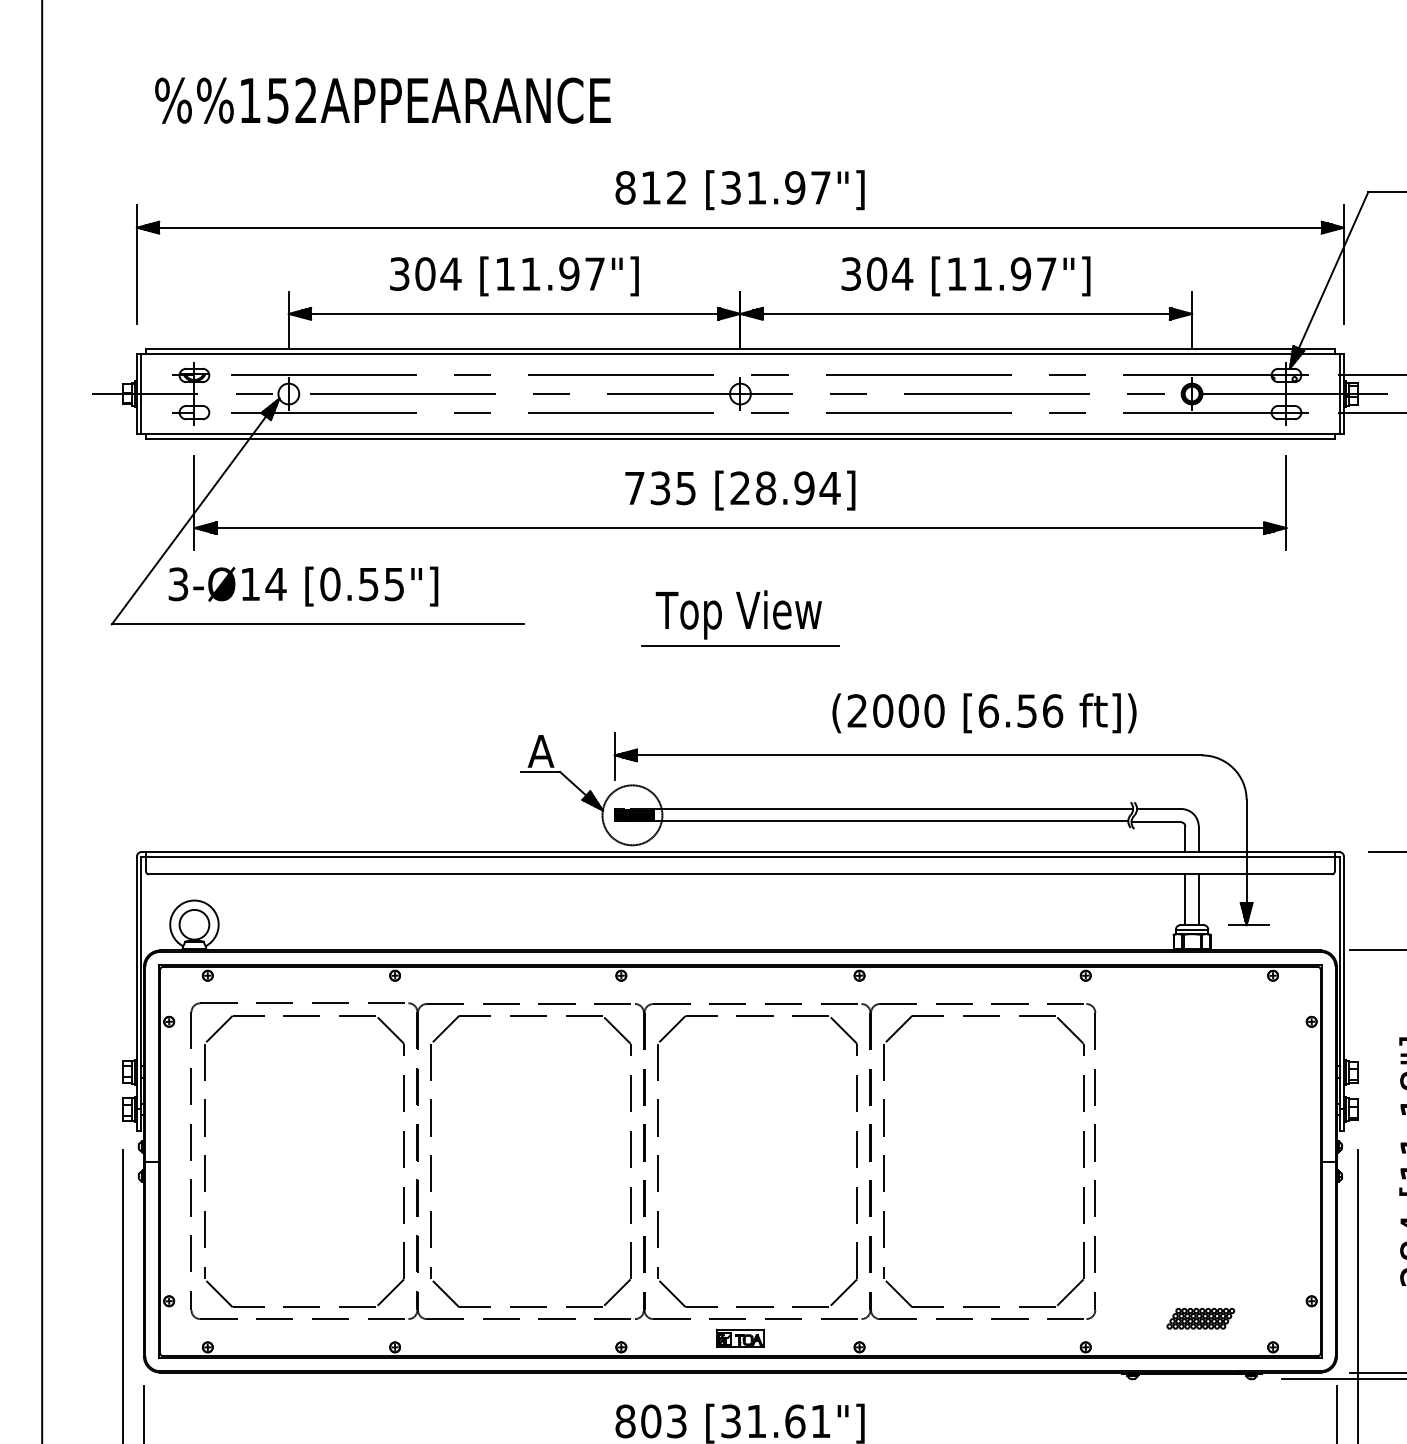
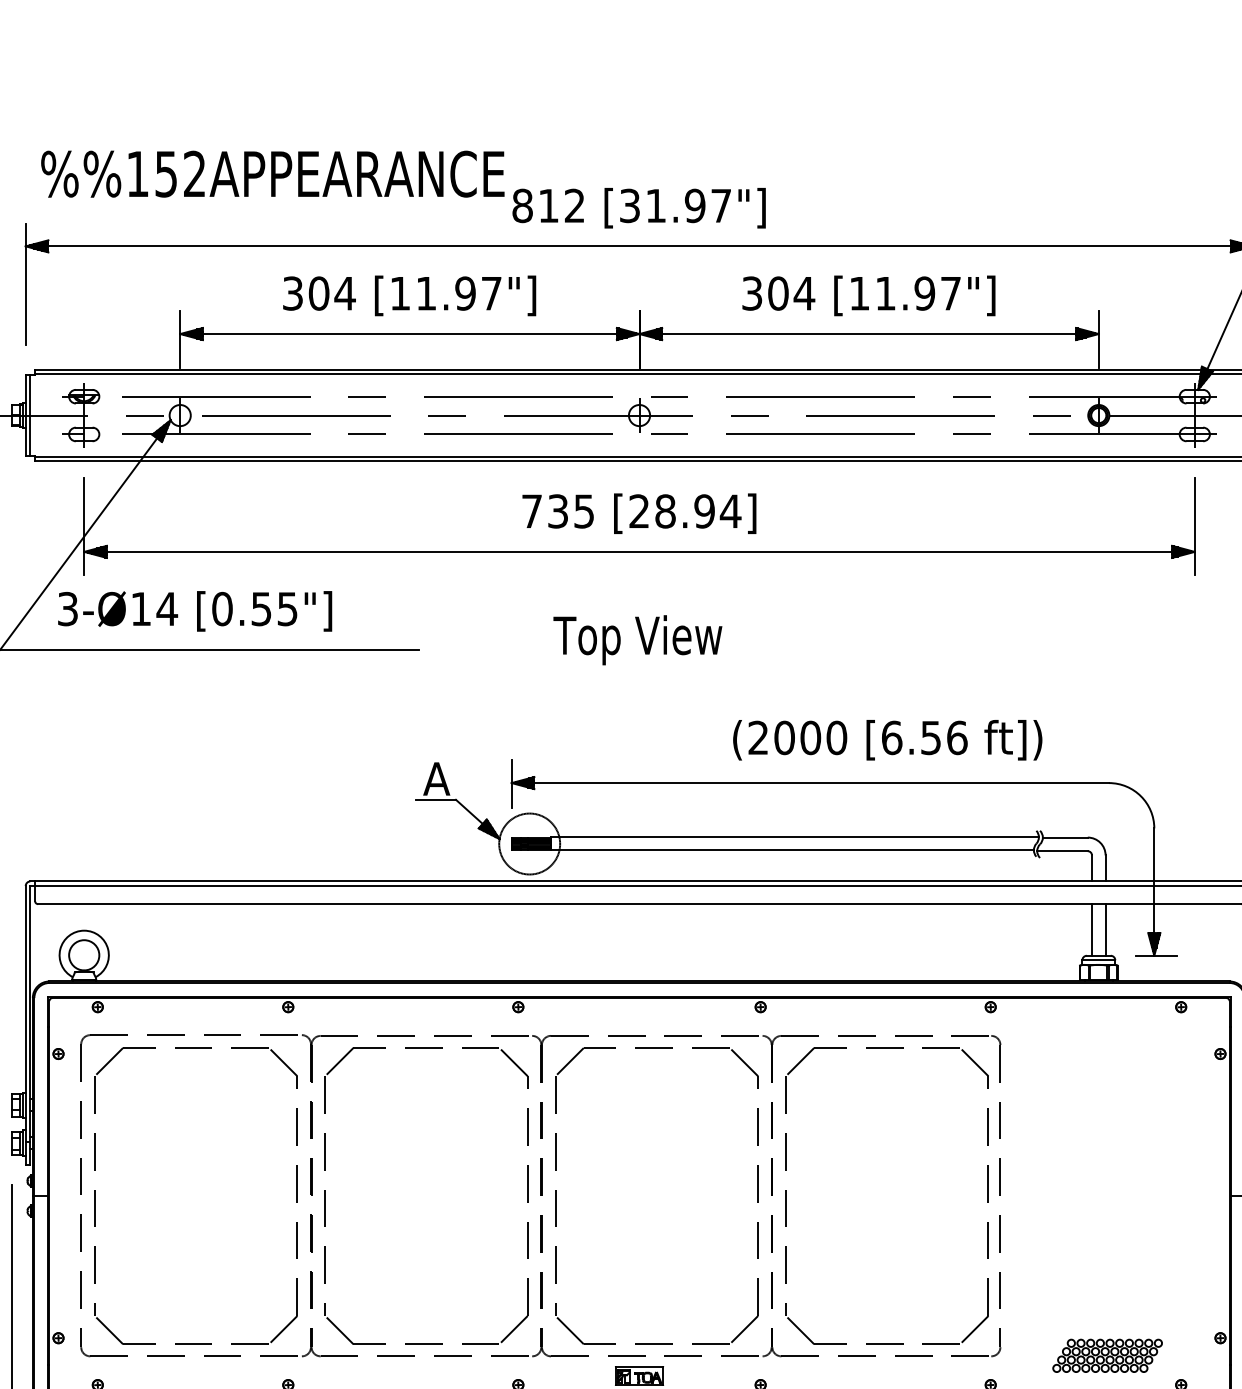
text: (382, 100) -> (272, 173), moved
line: (740, 645) -> (639, 671), removed
part: (1200, 1318) -> (1107, 1355), size x1.6

